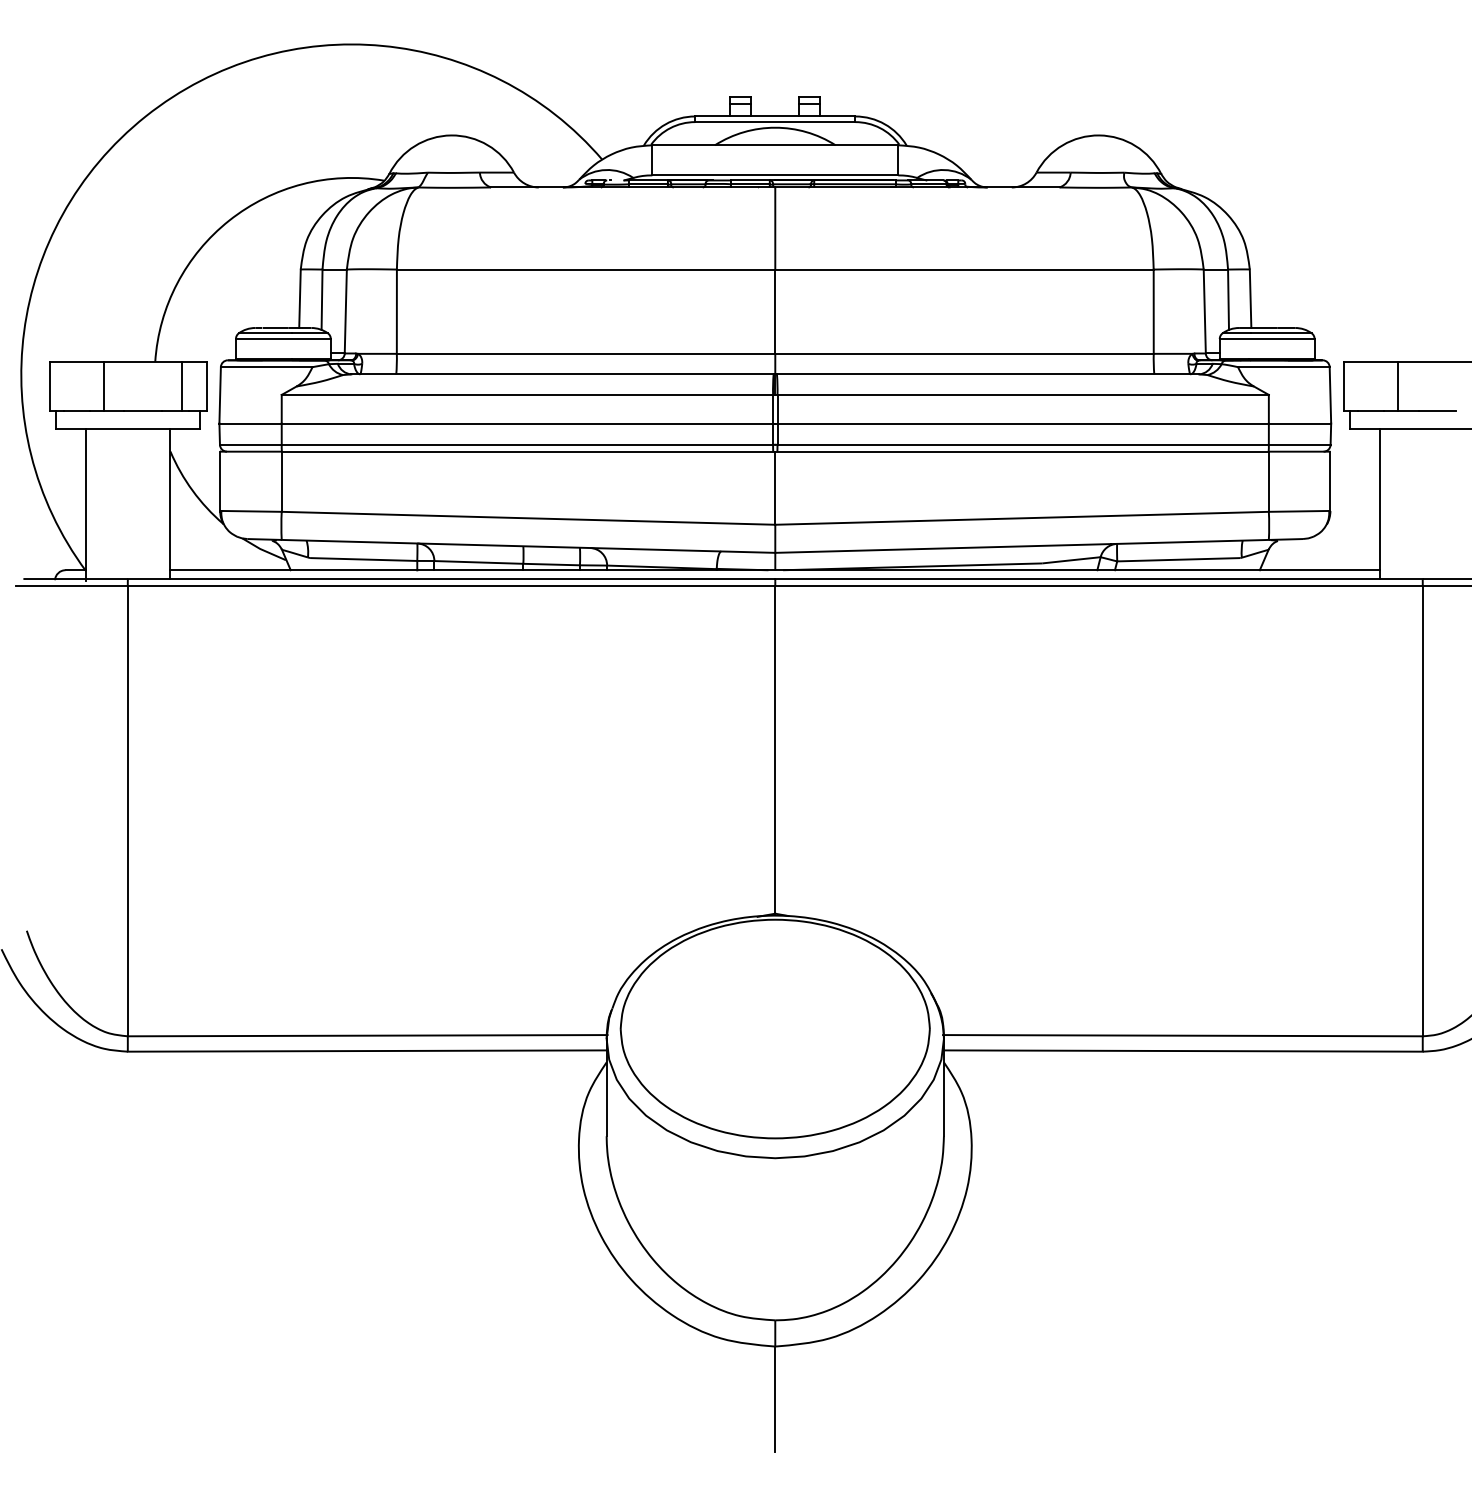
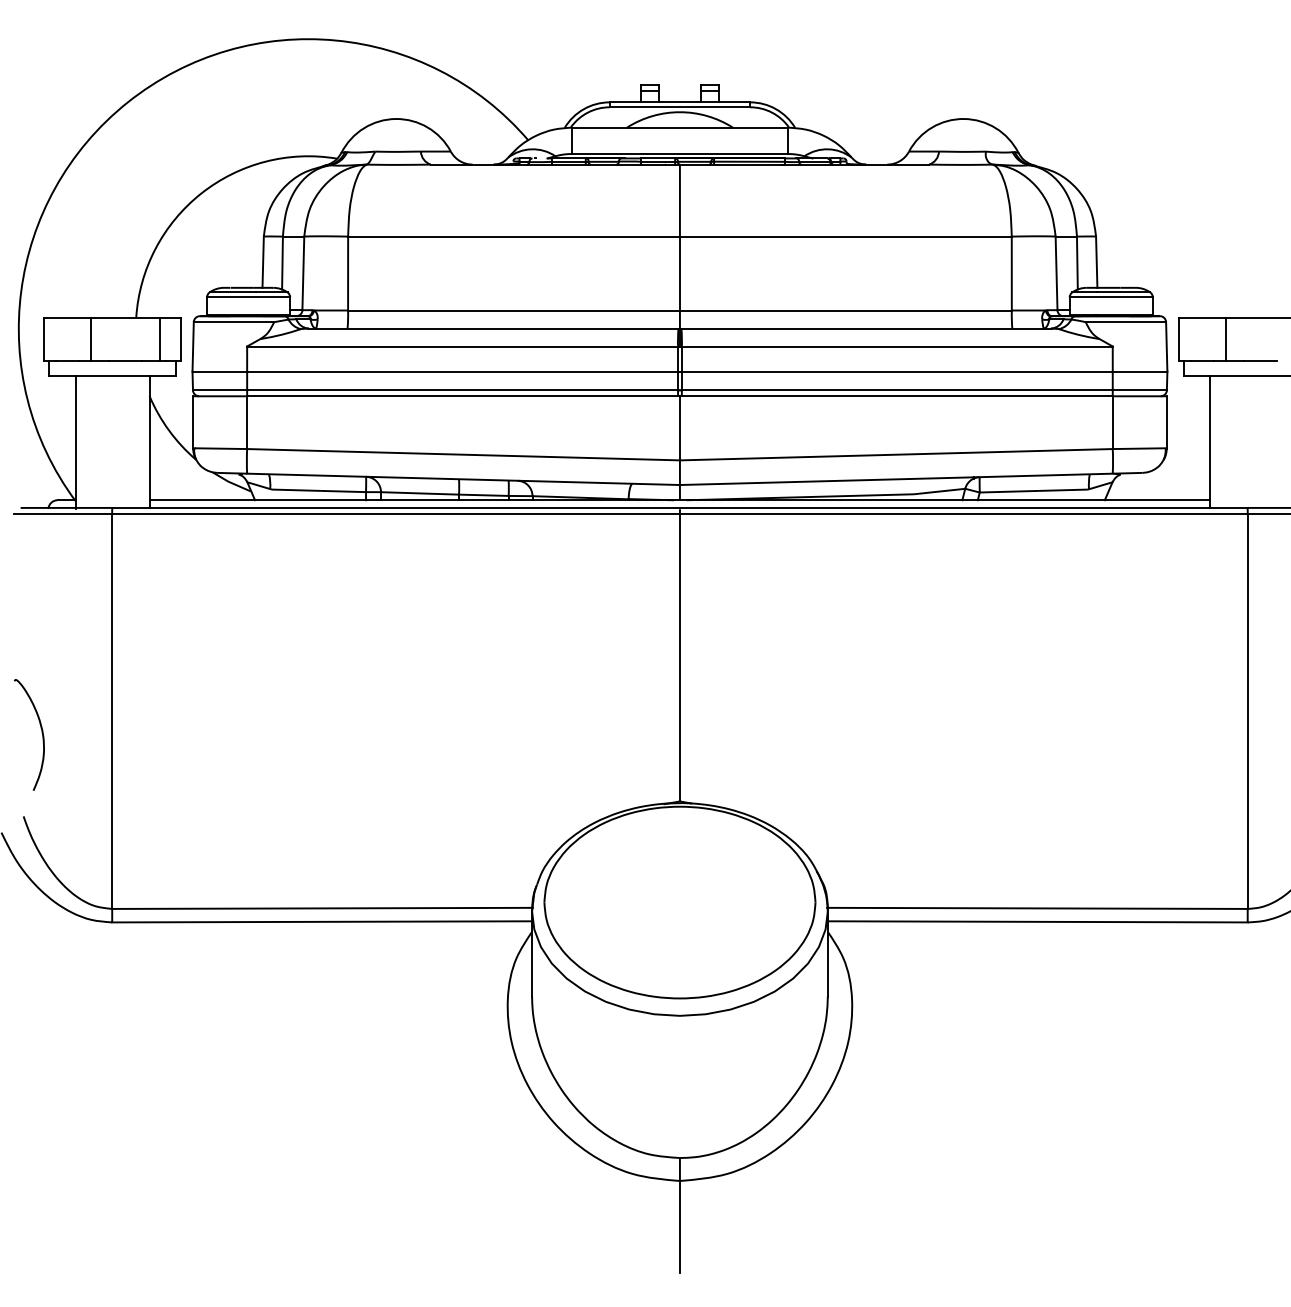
curve: (47, 836) -> (41, 733), added

